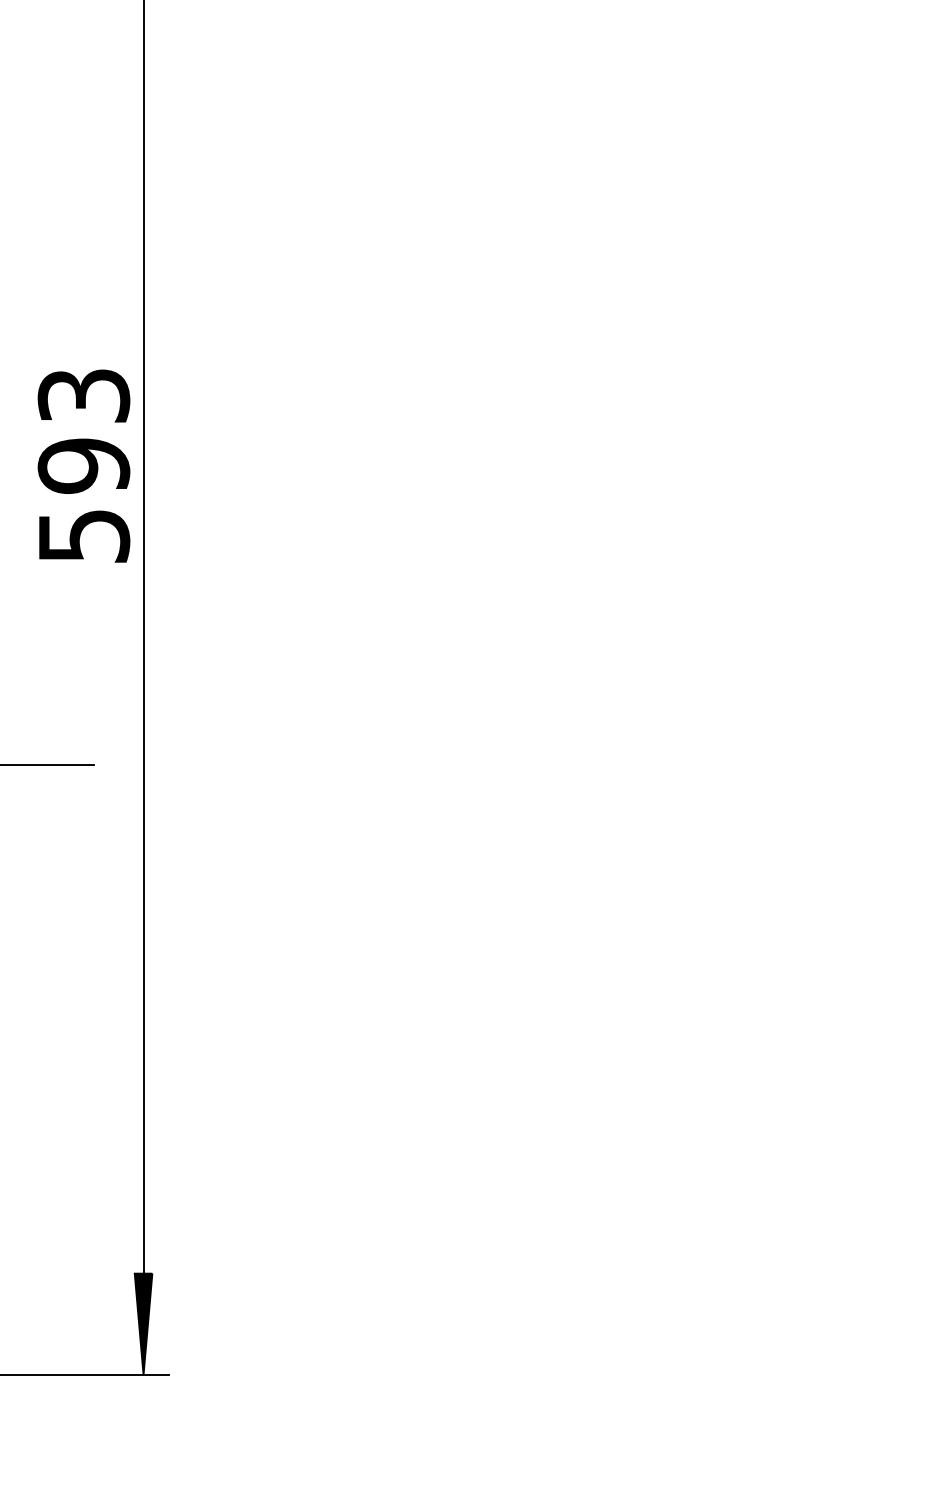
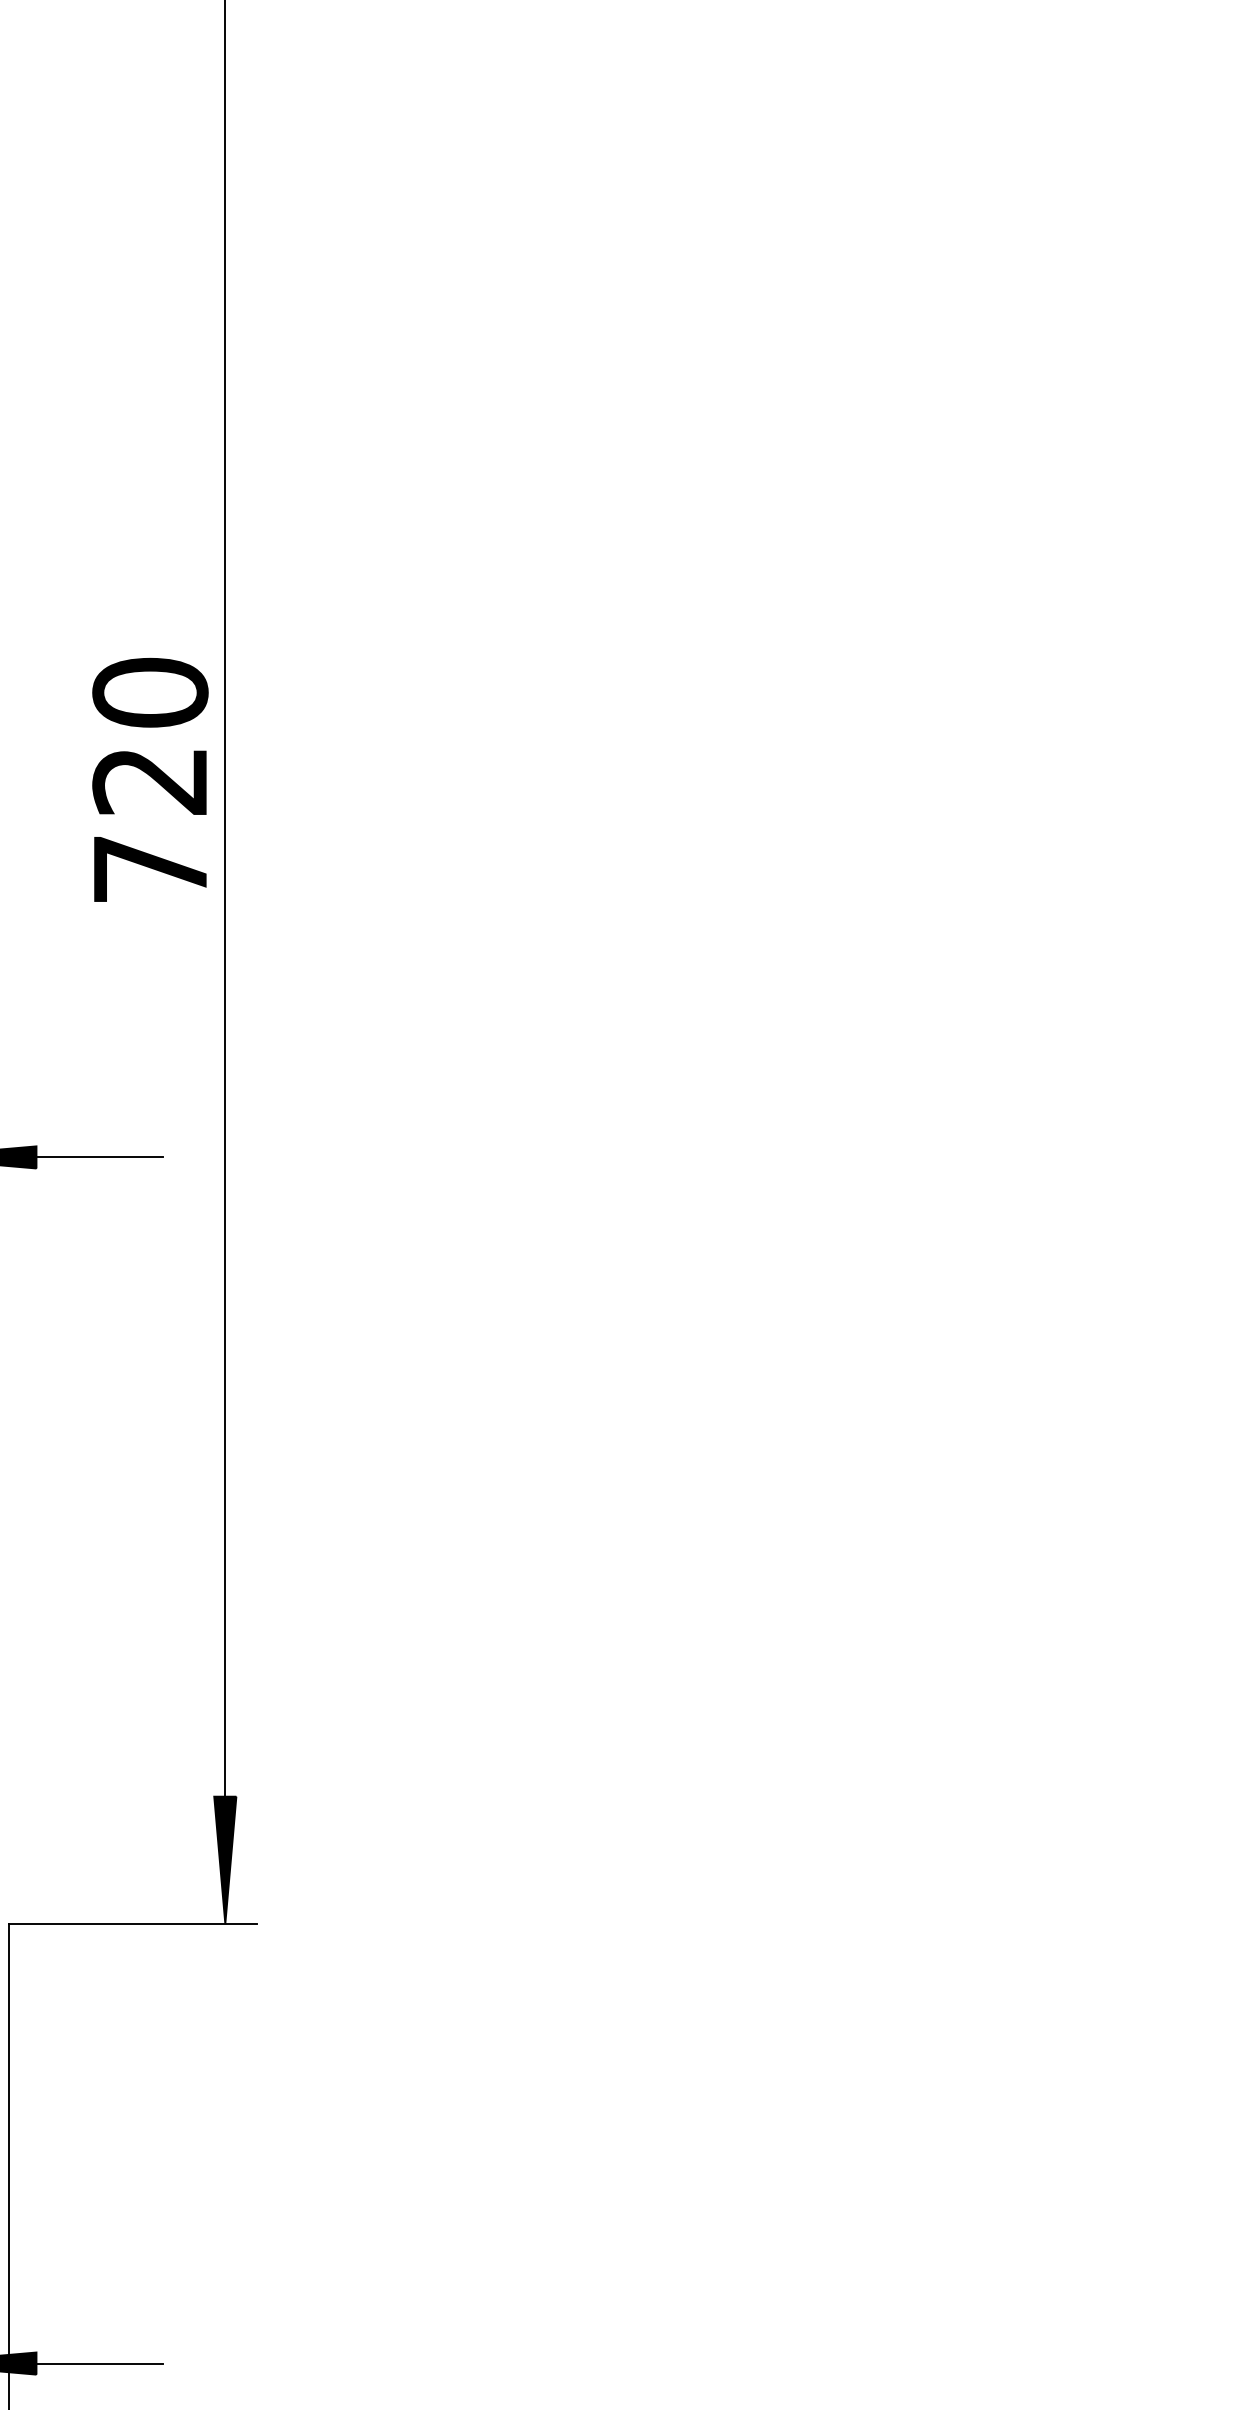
text: (84, 464) -> (150, 779), 593 -> 720

